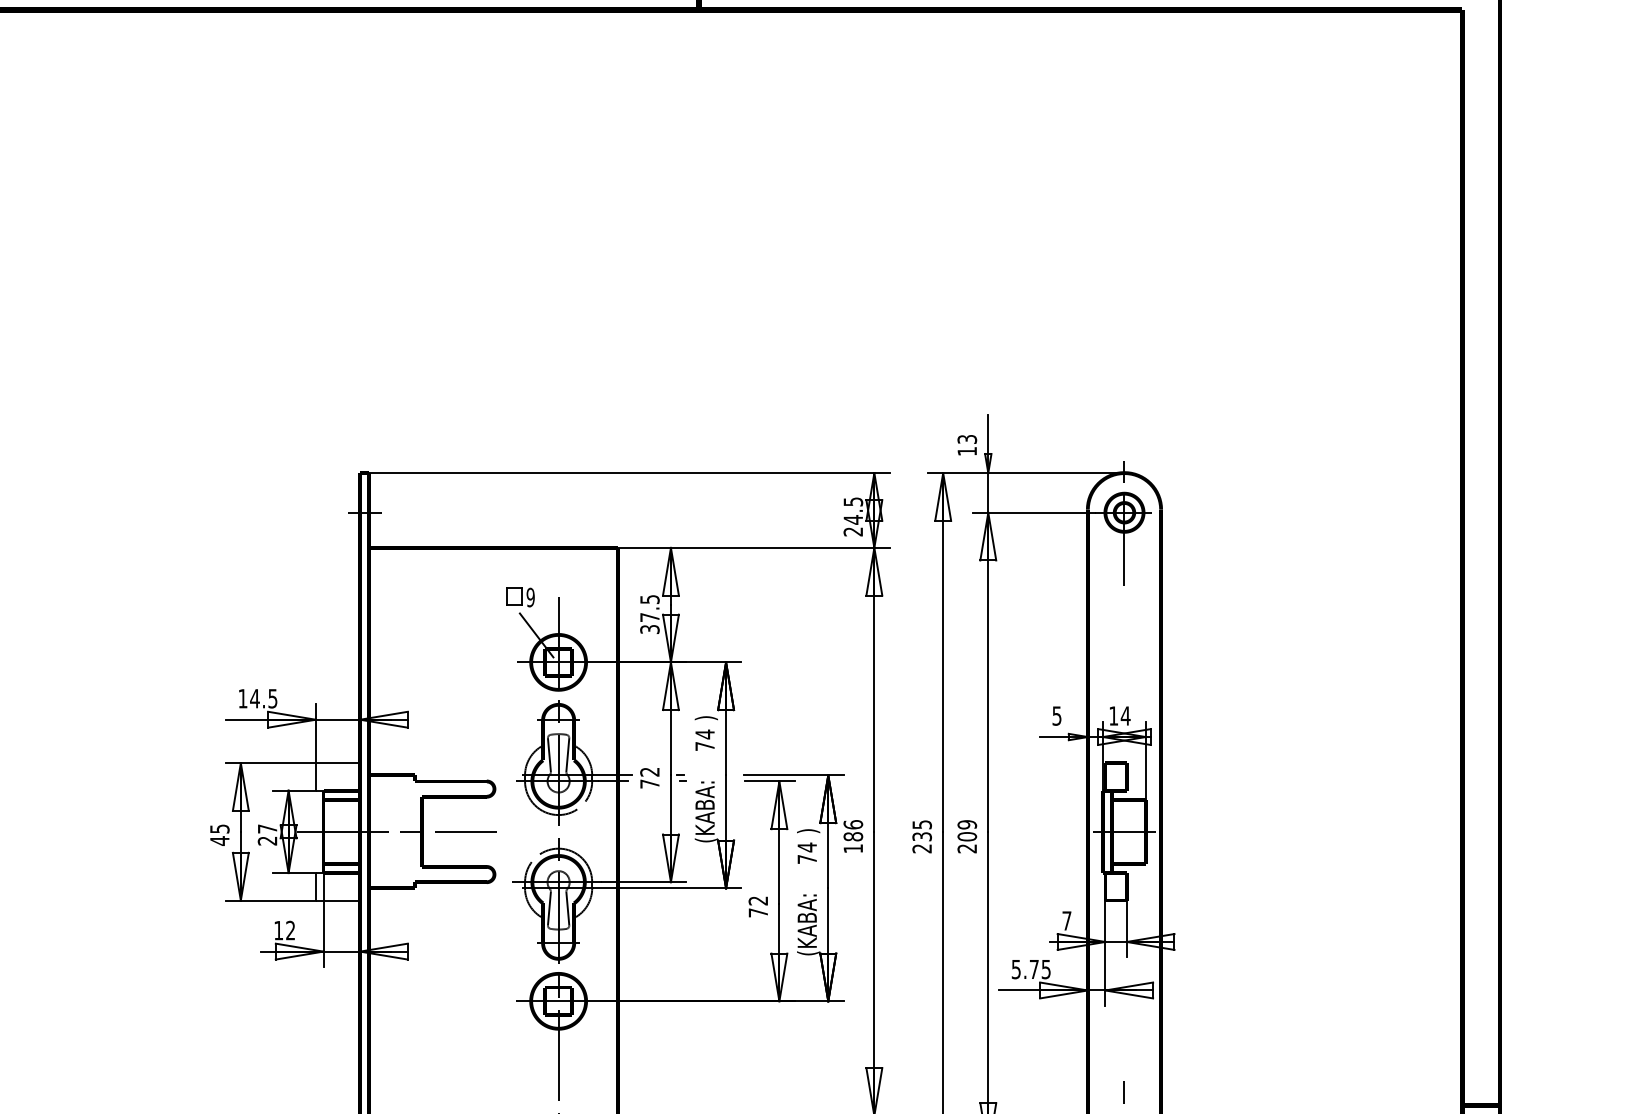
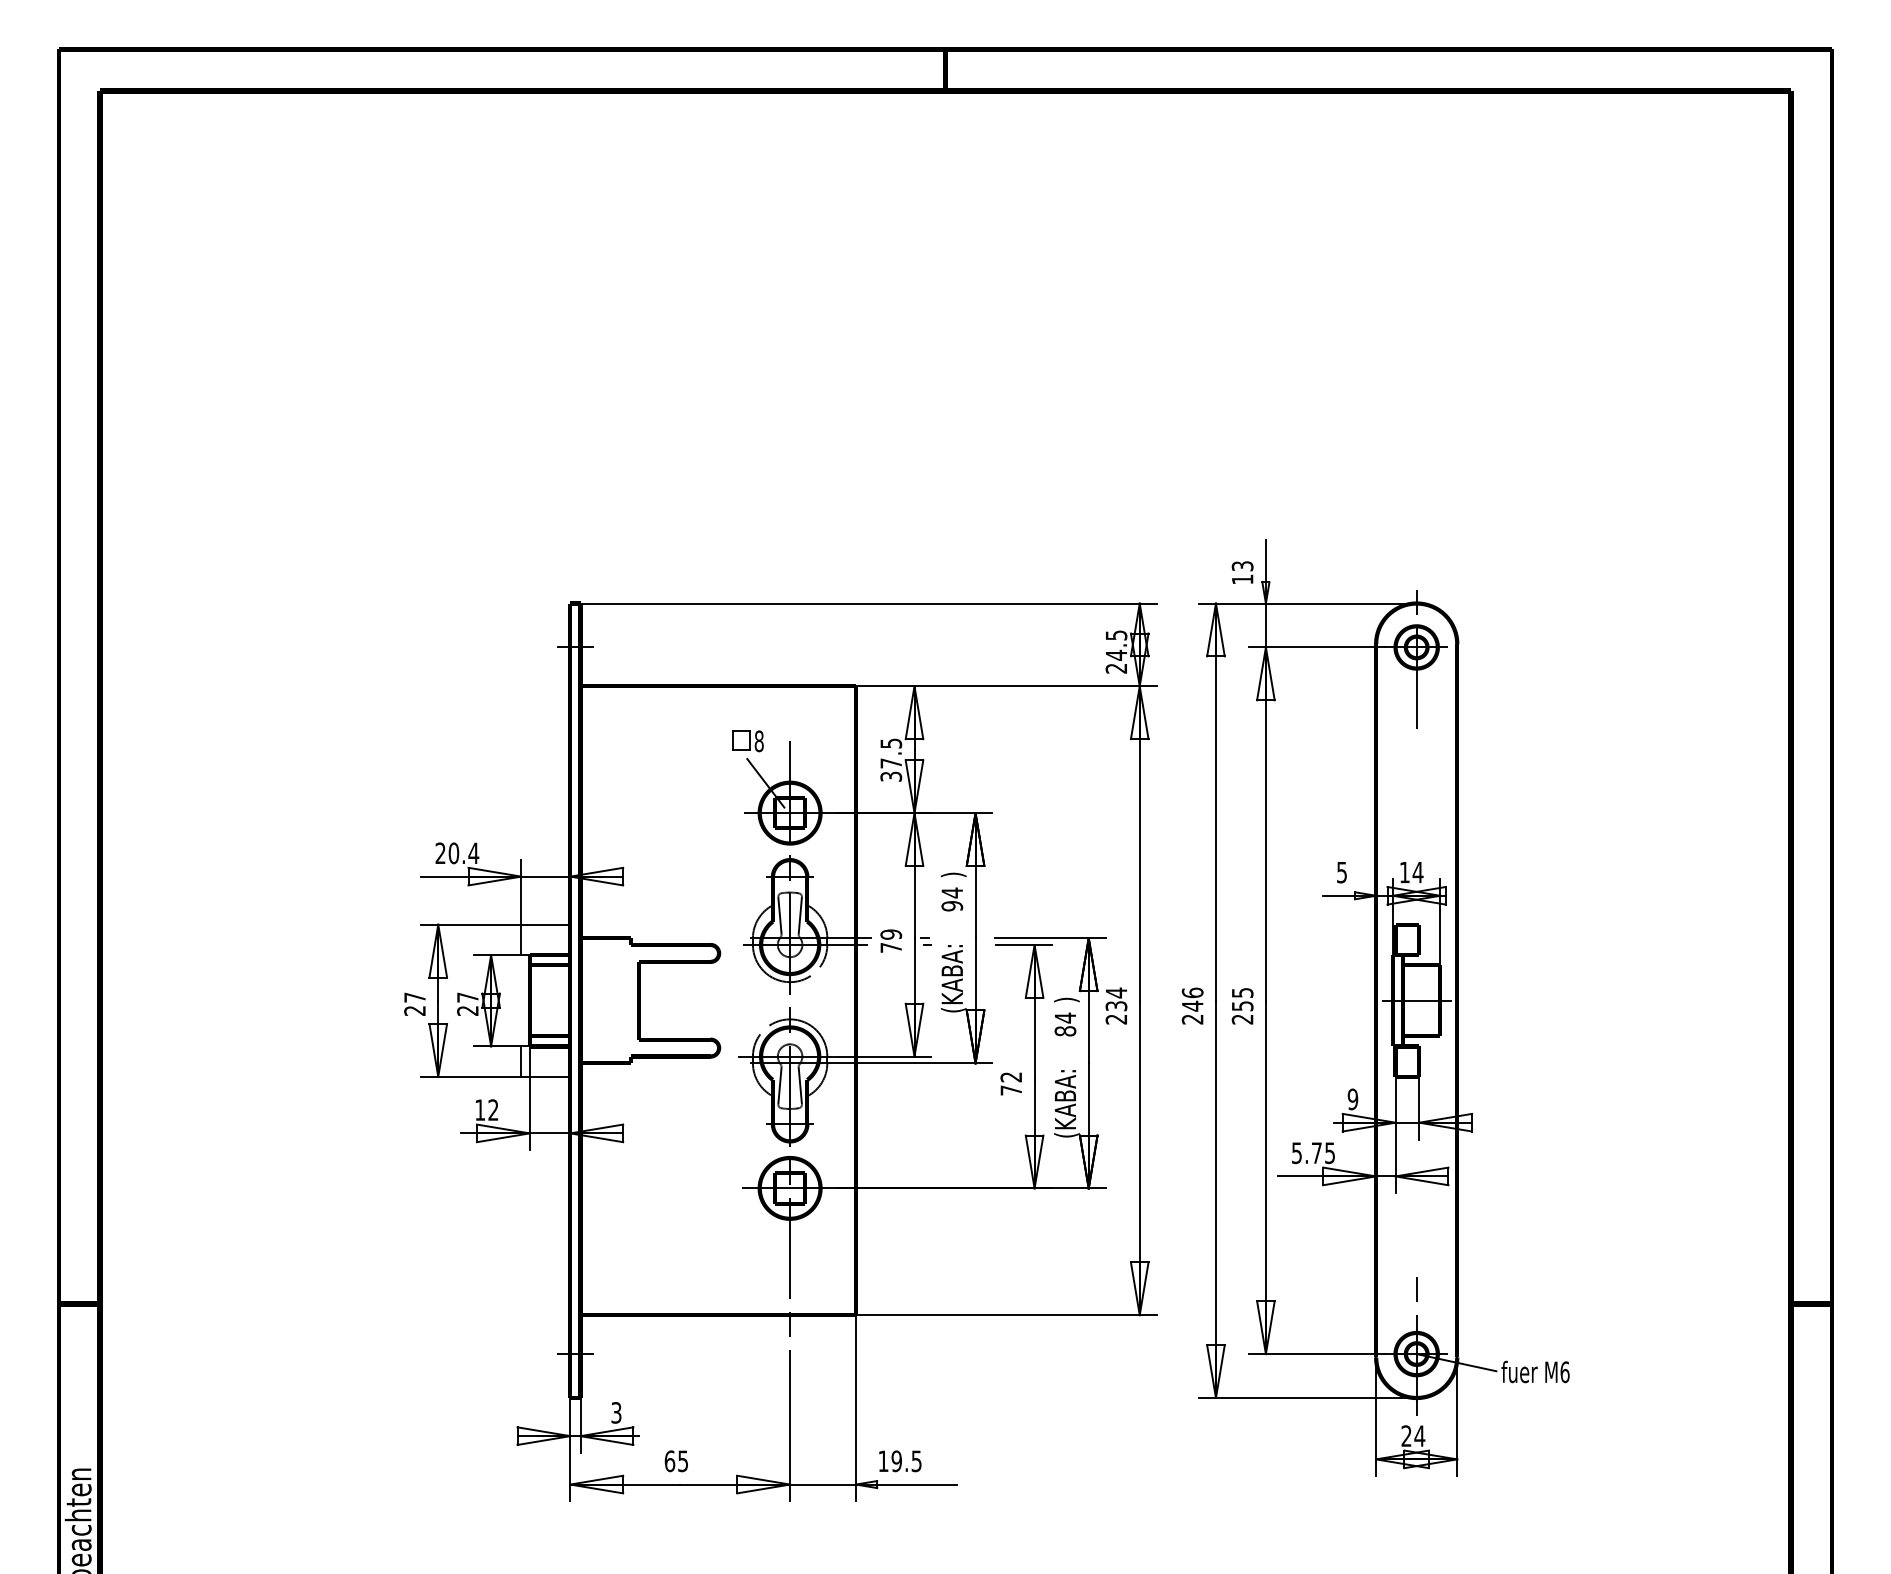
text: (530, 597) -> (758, 741), 9 -> 8
text: (258, 698) -> (457, 853), 14.5 -> 20.4
text: (705, 746) -> (952, 906), 74 -> 94
text: (650, 772) -> (891, 934), 72 -> 79
text: (922, 830) -> (1192, 999), 235 -> 246
text: (967, 830) -> (1242, 999), 209 -> 255
line: (397, 831) -> (611, 1000), removed
text: (219, 835) -> (414, 1004), 45 -> 27
text: (853, 836) -> (1116, 1005), 186 -> 234
text: (807, 859) -> (1065, 1031), 74 -> 84
text: (1066, 921) -> (1352, 1099), 7 -> 9

